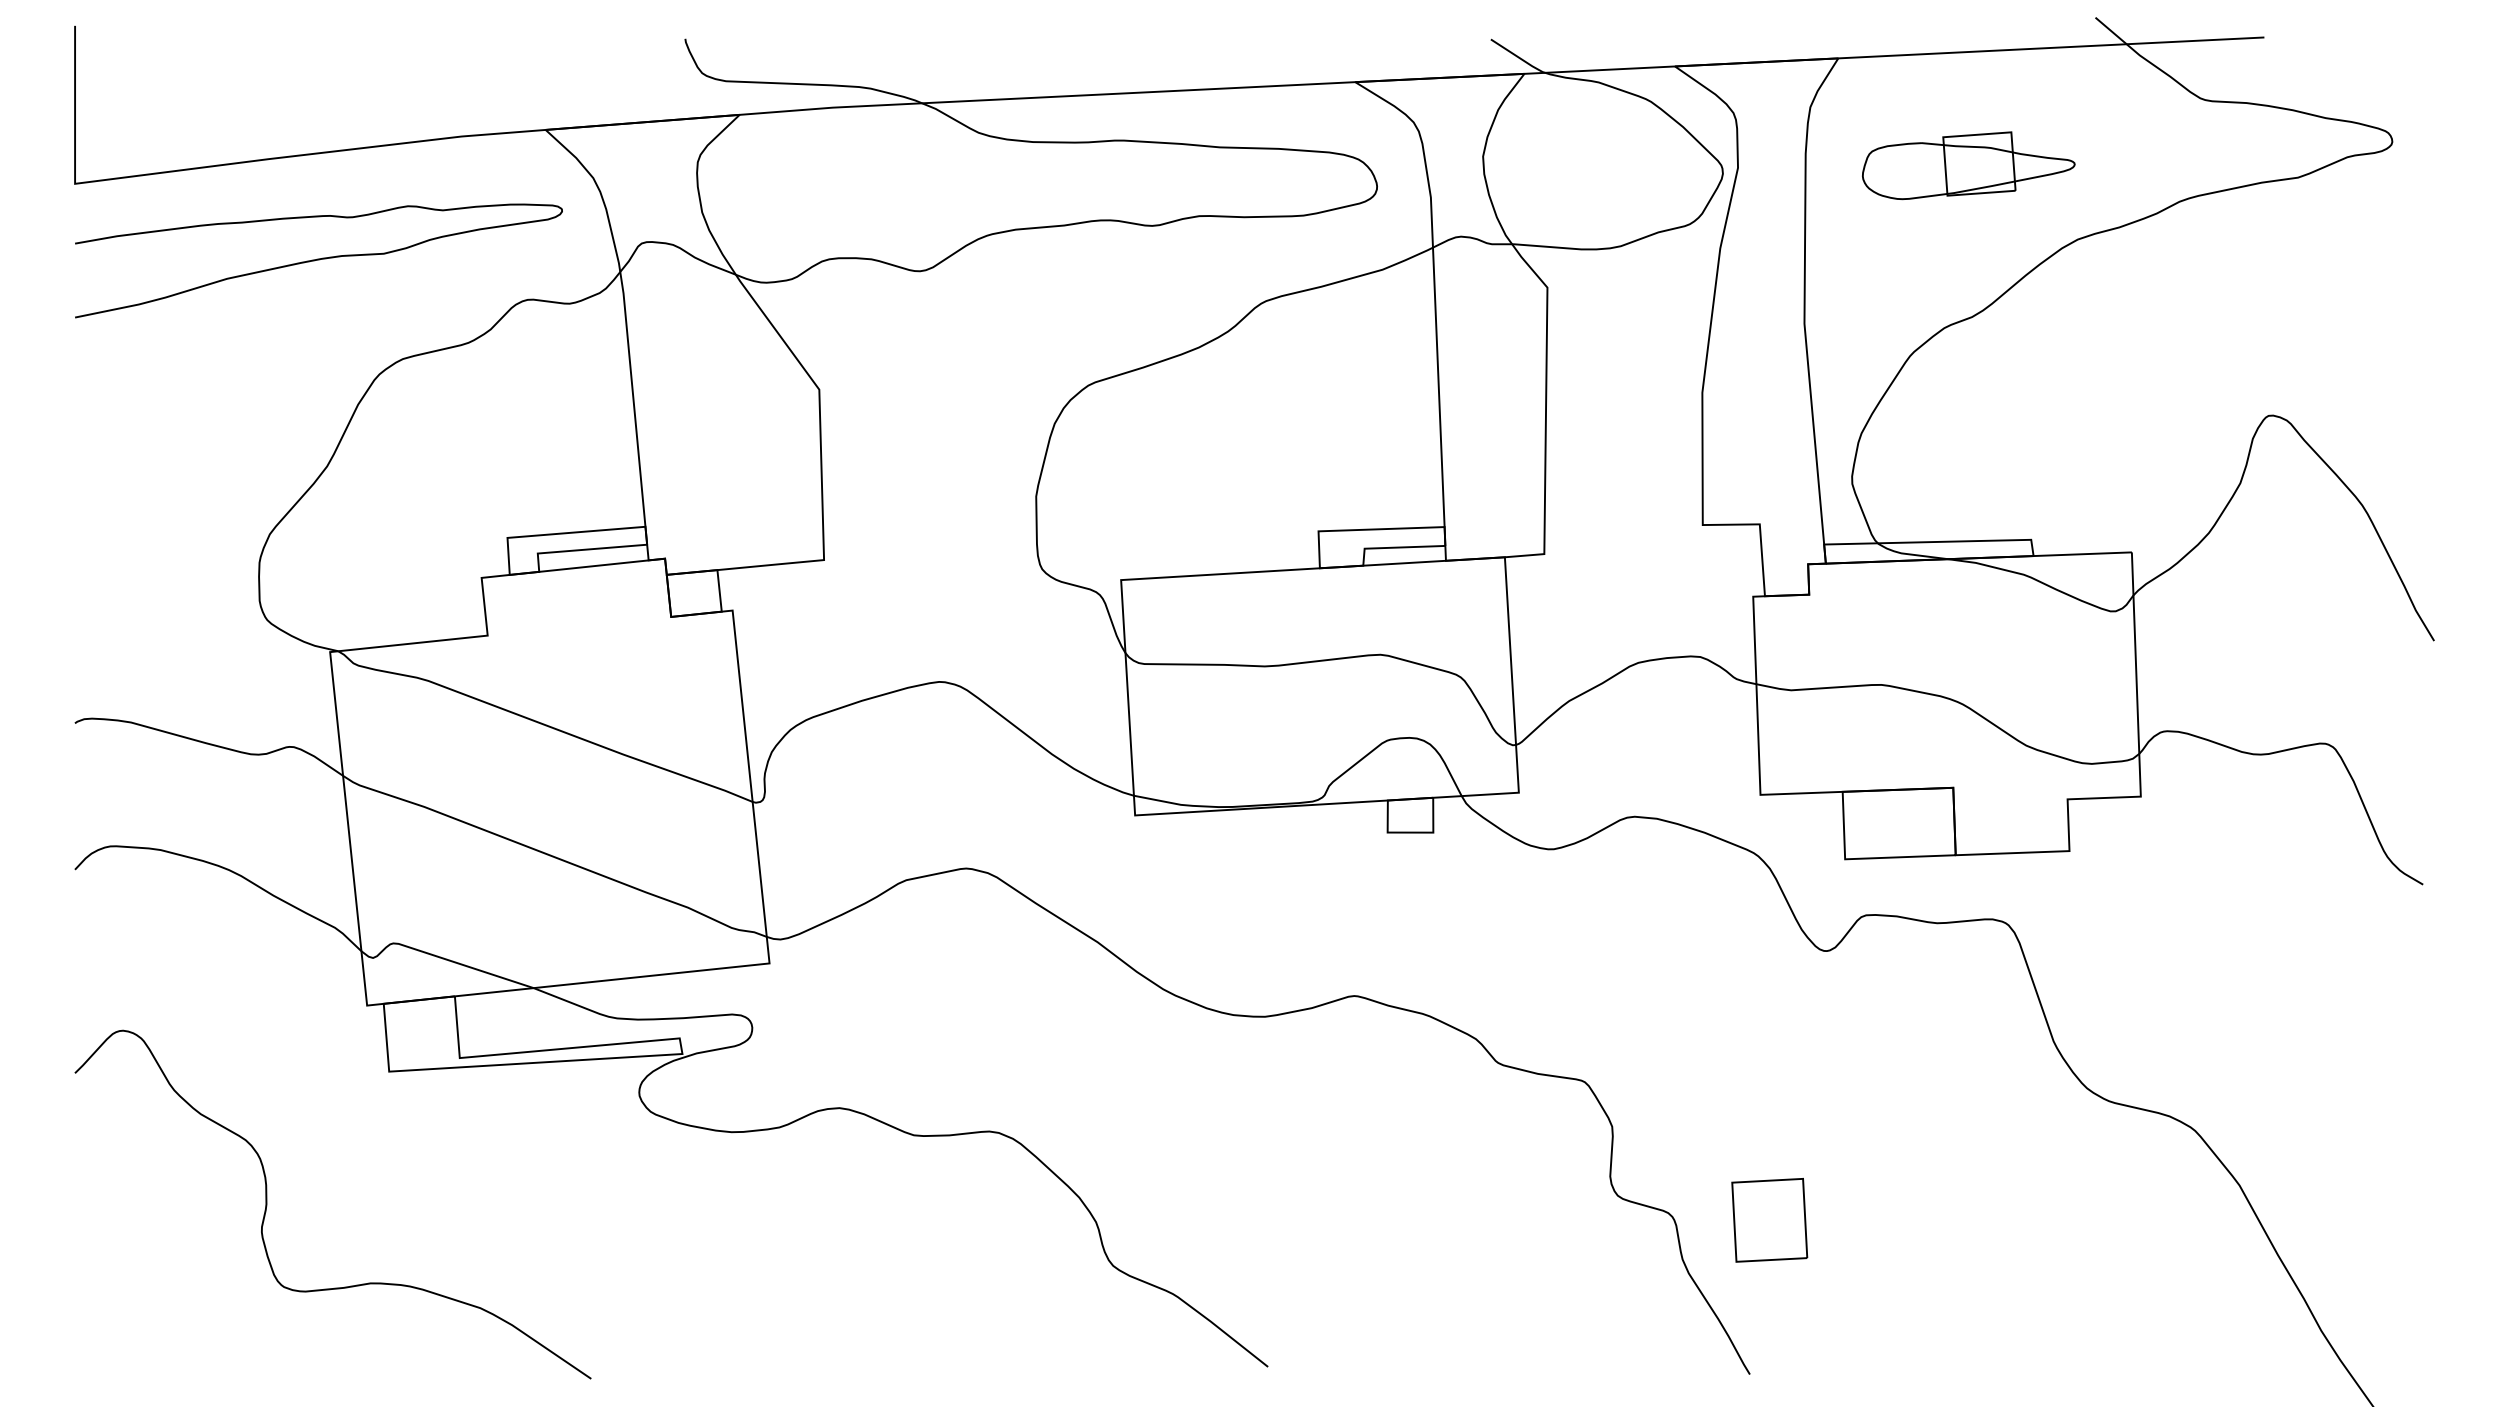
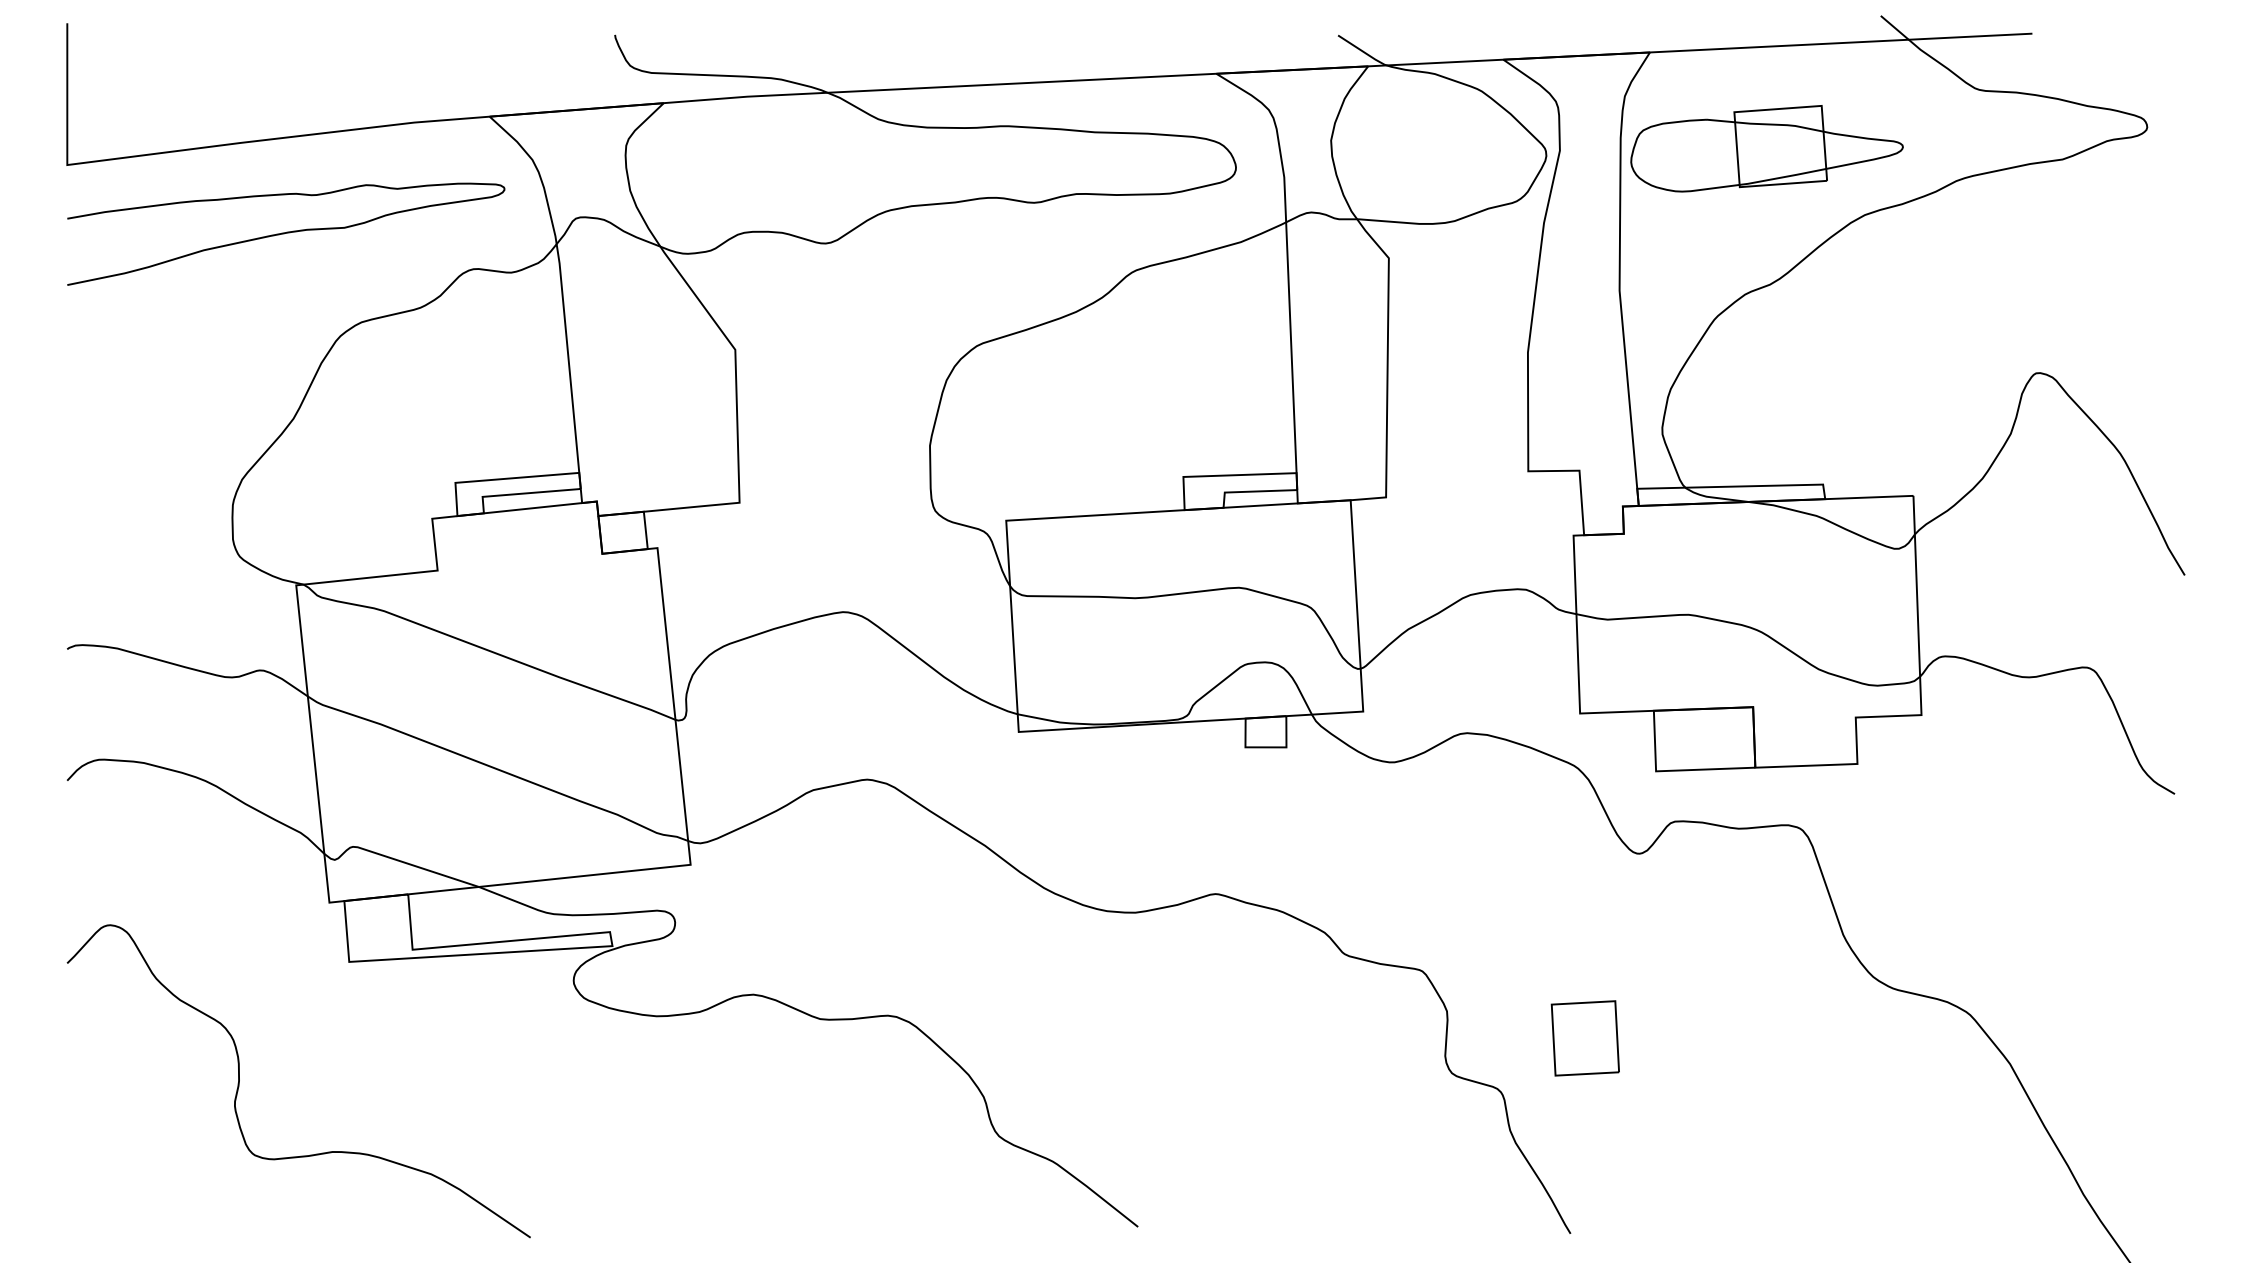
part: (1968, 165) -> (1766, 148), size x1.43
part: (1768, 1220) -> (1584, 1038), moved

